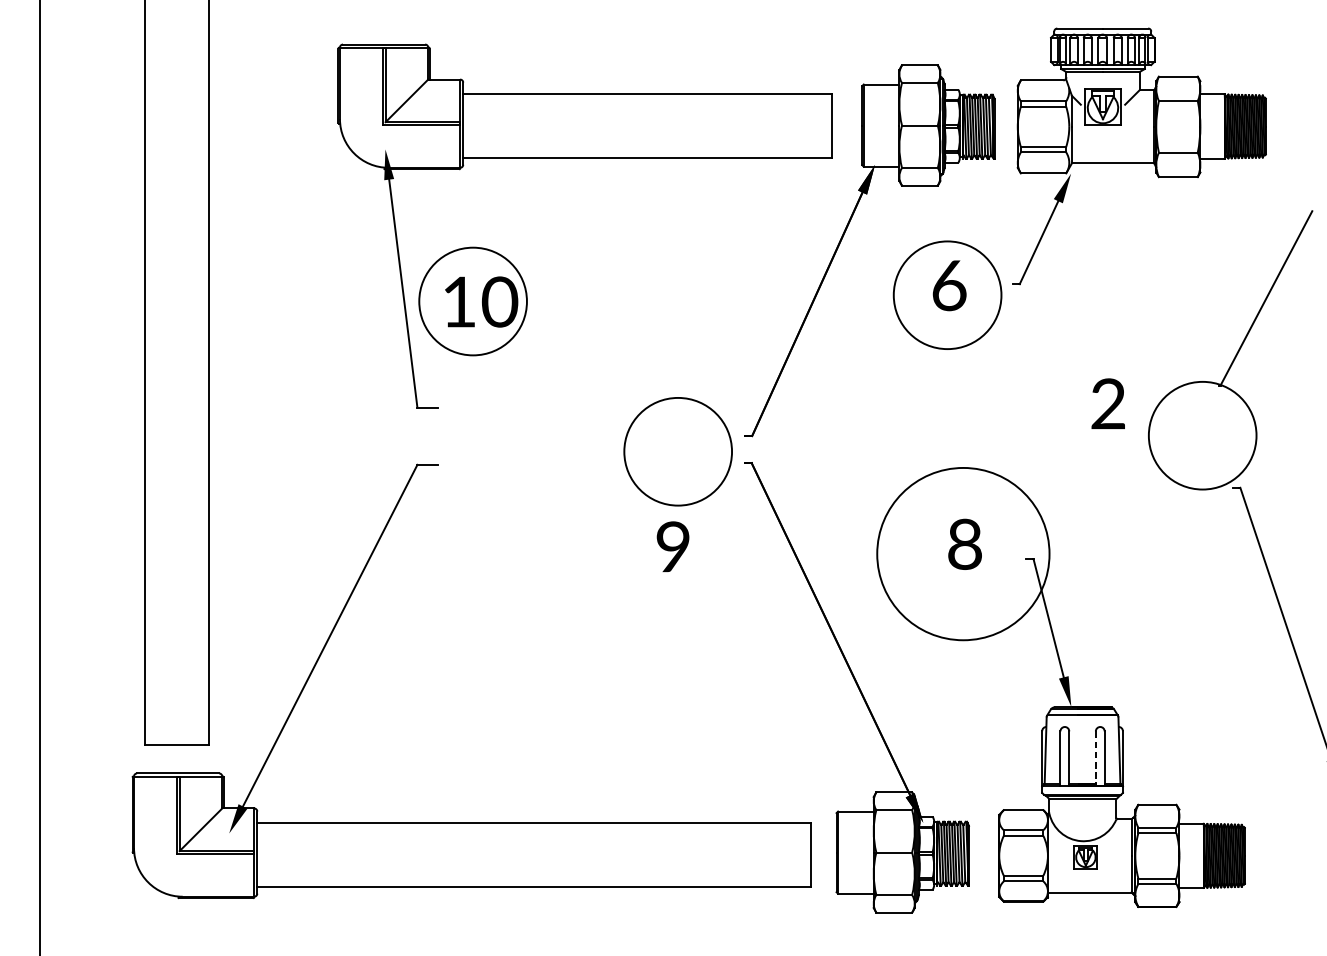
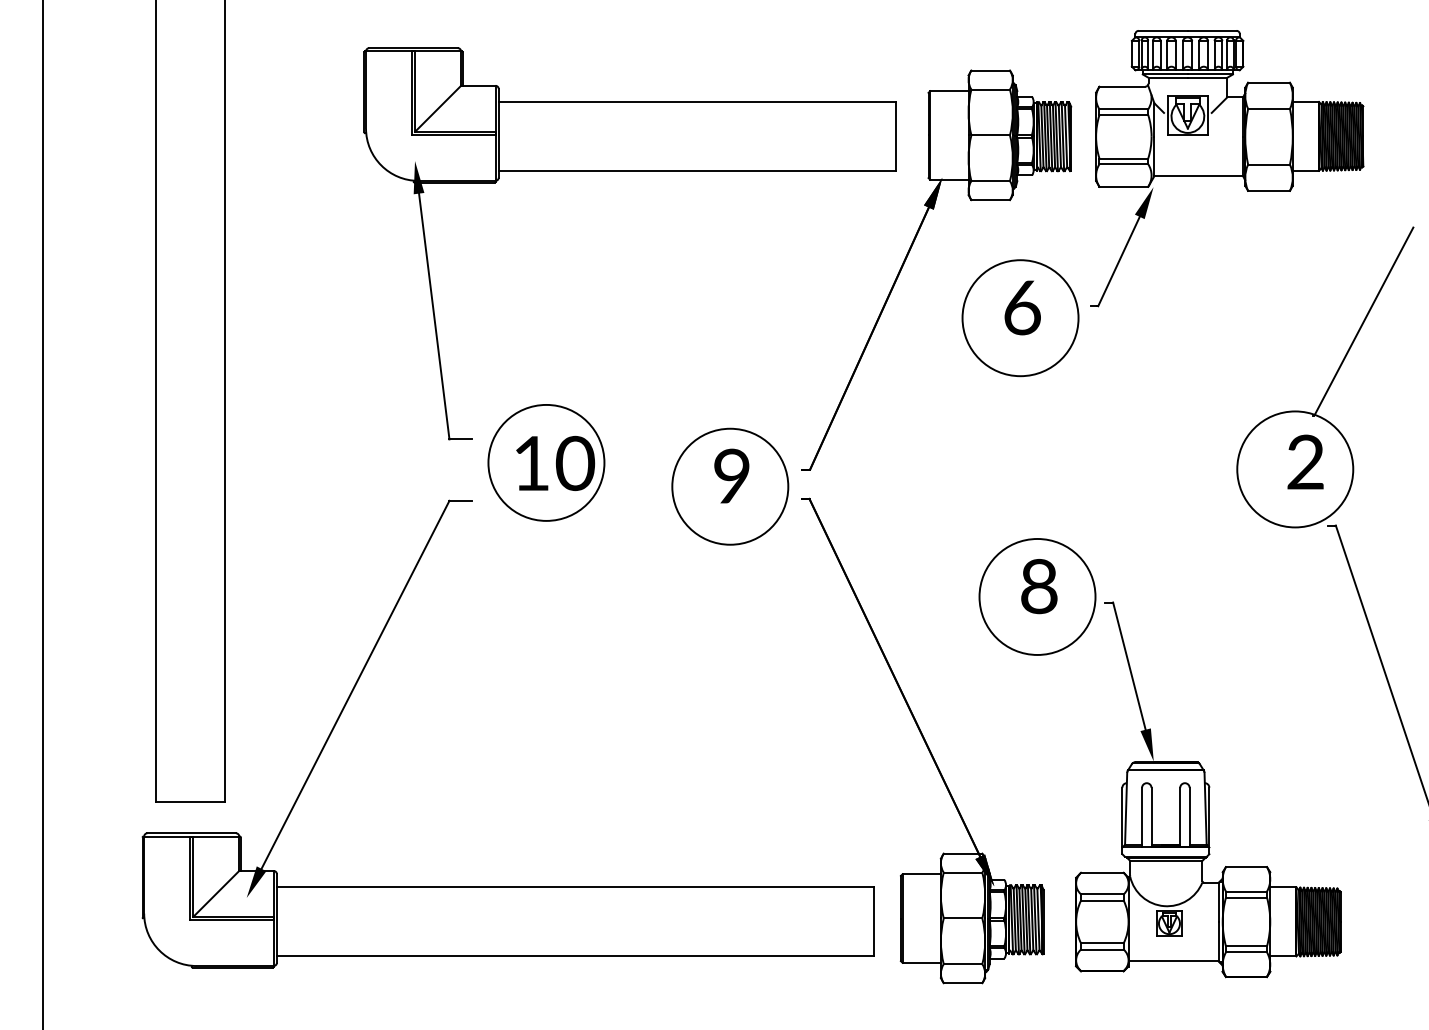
part: (473, 301) -> (546, 462), moved
text: (1108, 403) -> (1305, 461), moved
text: (672, 546) -> (731, 475), moved
circle: (963, 553) -> (1037, 596), size x0.62
line: (1096, 758) -> (1180, 817), dashed -> solid

